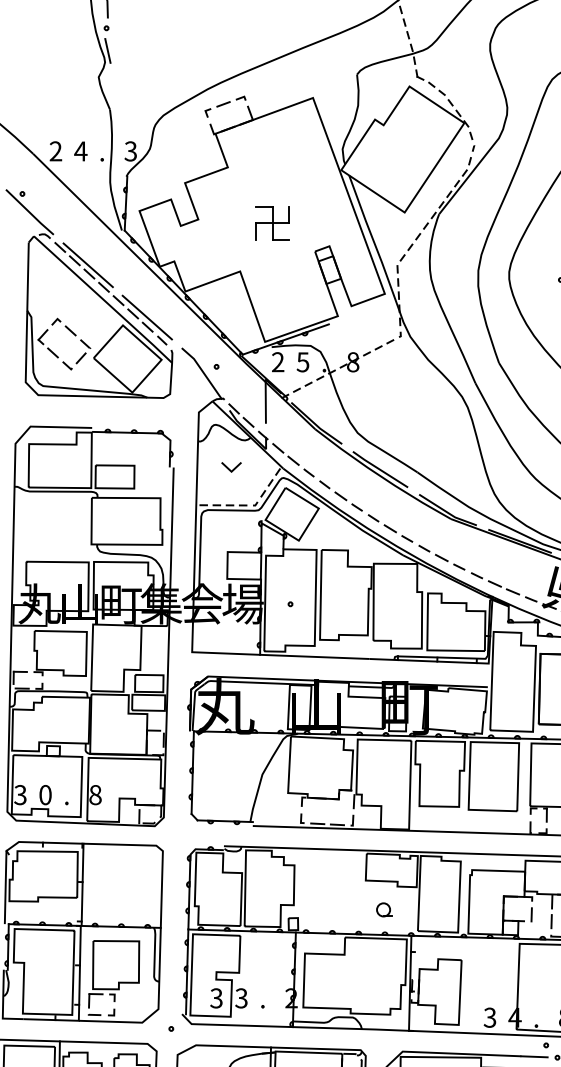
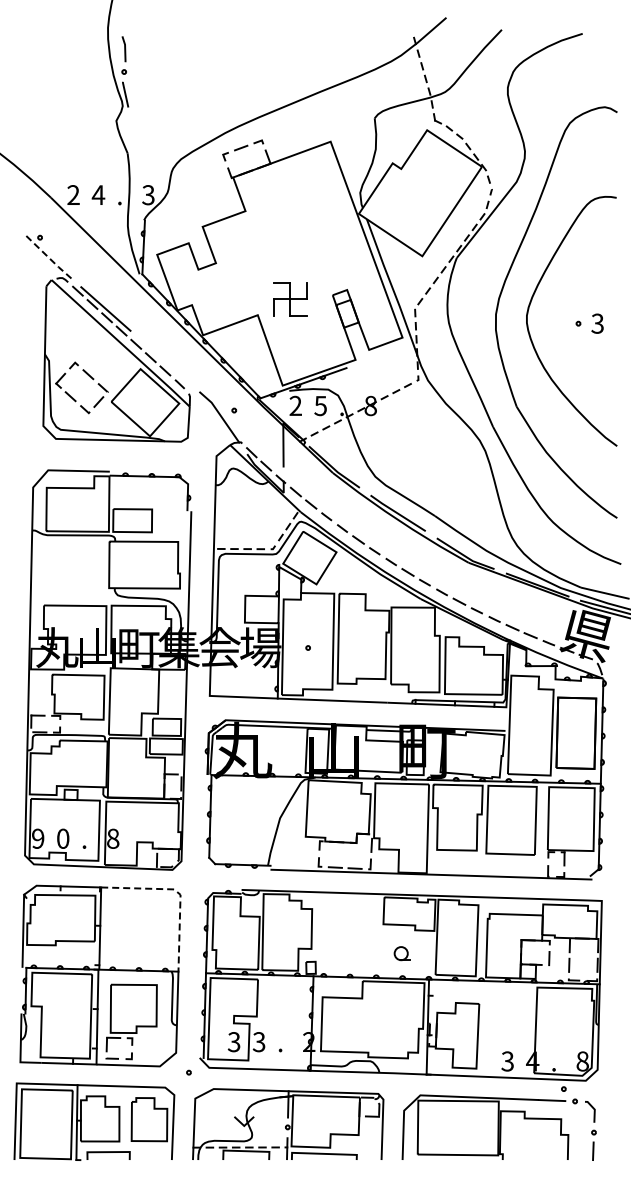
line: (29, 212) -> (47, 256), solid -> dashed
part: (272, 223) -> (290, 299), moved
line: (146, 317) -> (164, 361), removed
line: (232, 468) -> (250, 512), removed
text: (19, 794) -> (37, 838), 3 -> 9
line: (161, 849) -> (179, 893), solid -> dashed

